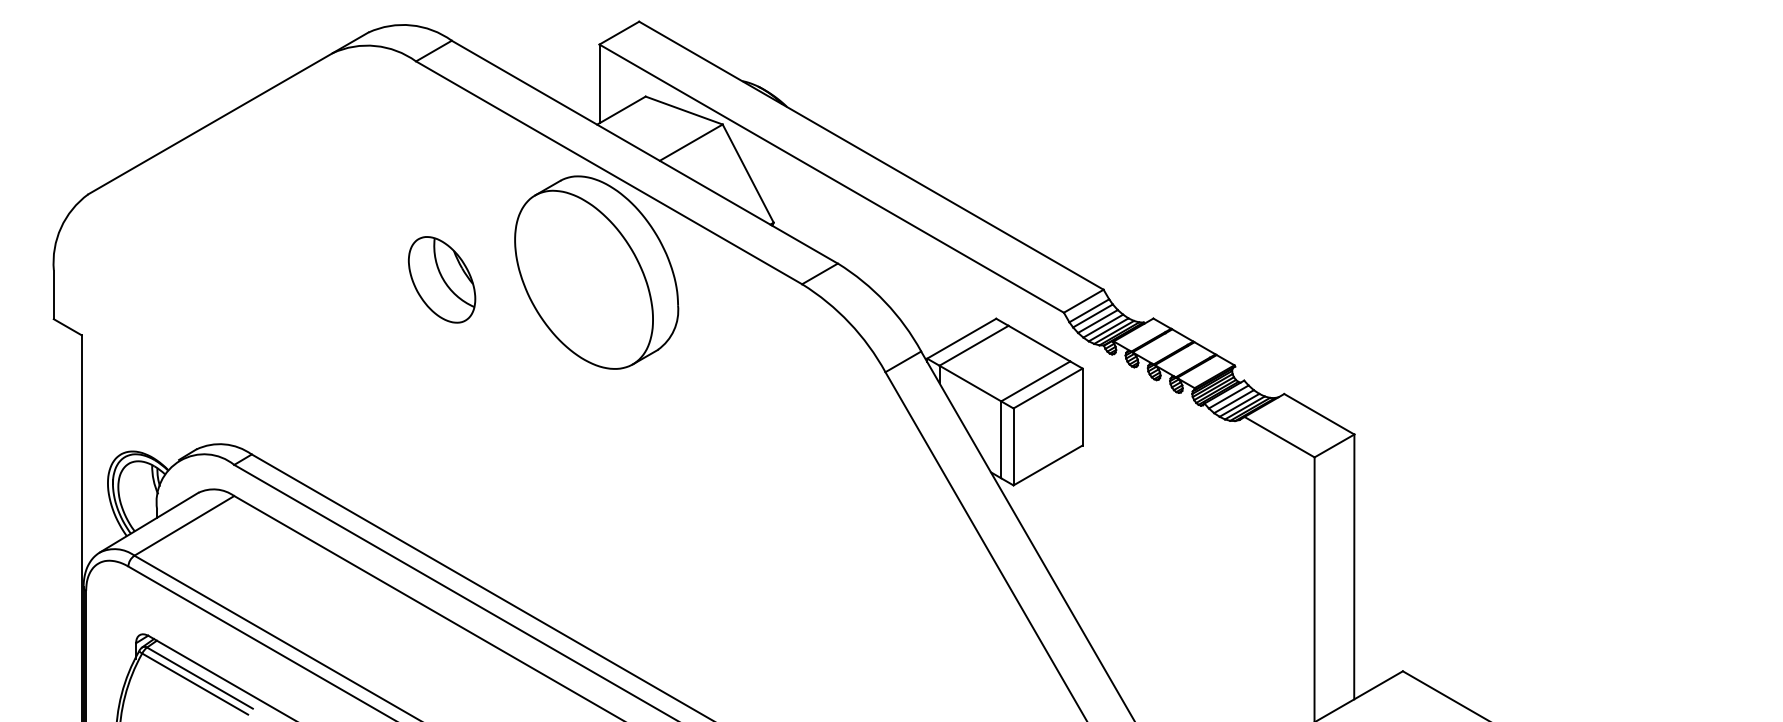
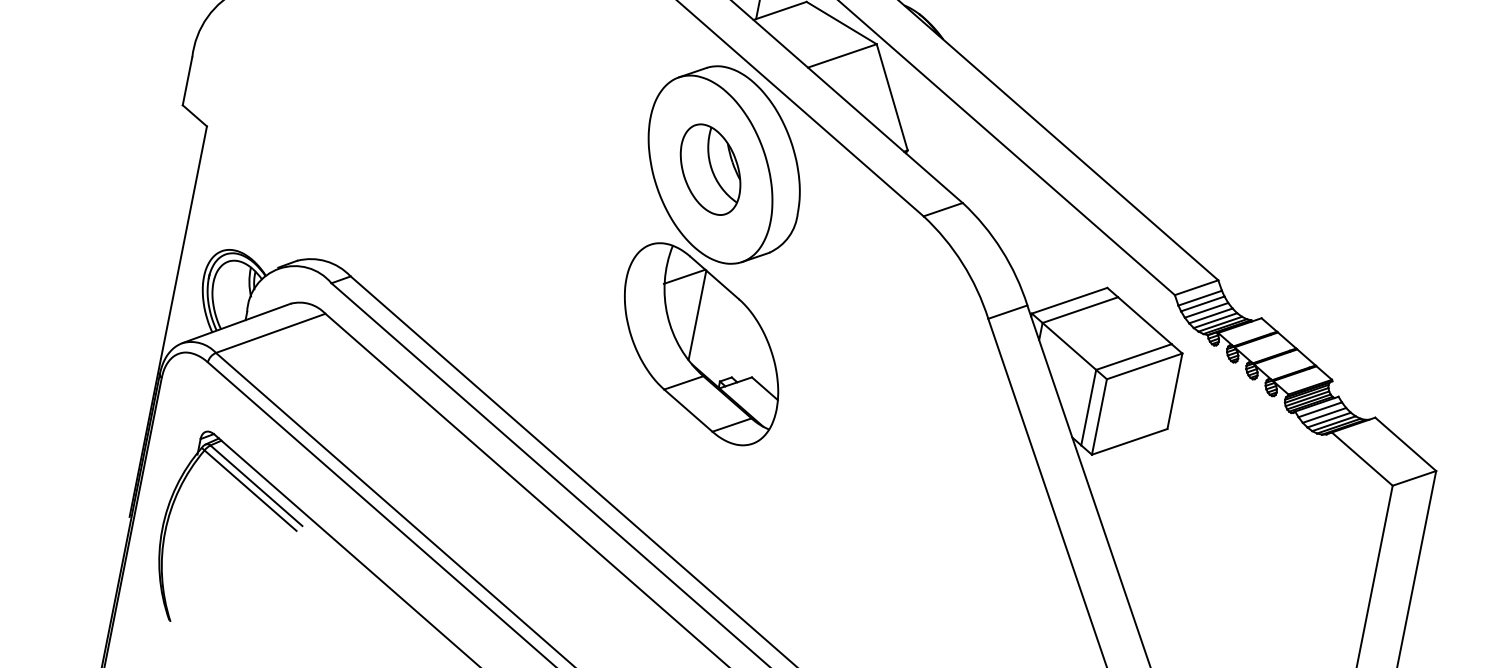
part: (442, 279) -> (711, 169), moved
part: (608, 452) -> (701, 343), added

